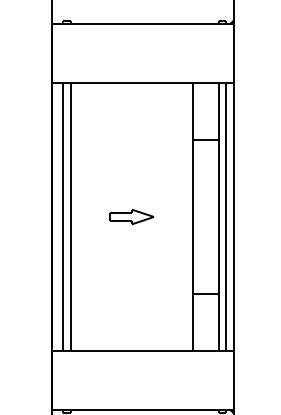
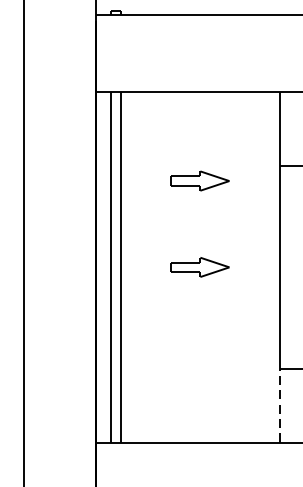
part: (131, 150) -> (199, 180), added
line: (192, 322) -> (279, 405), solid -> dashed

